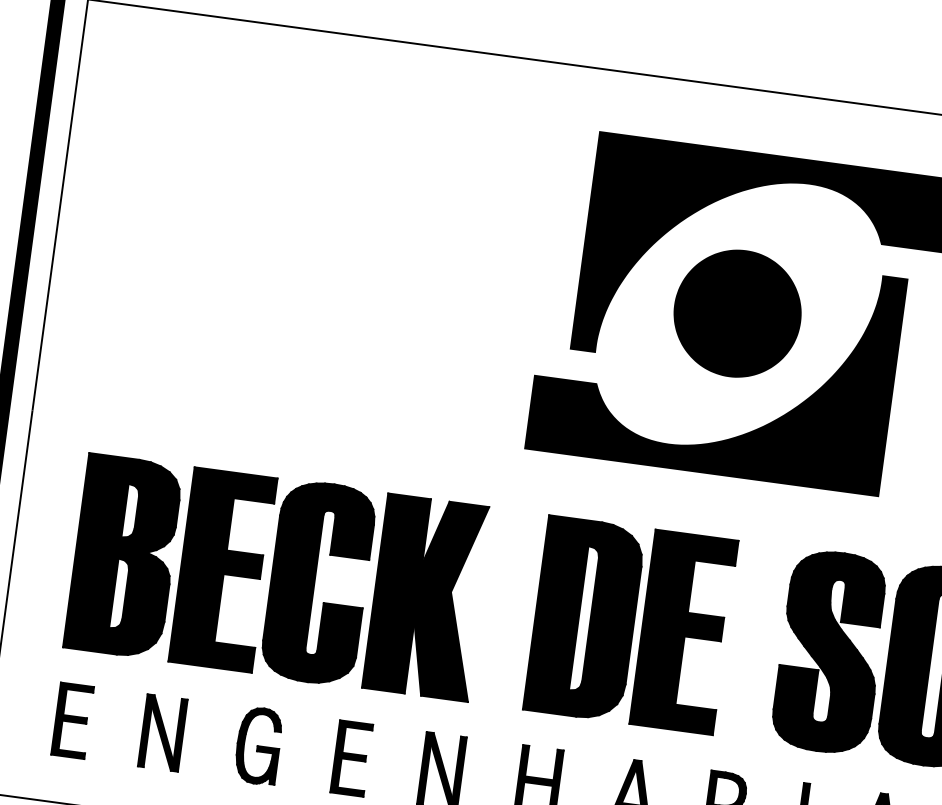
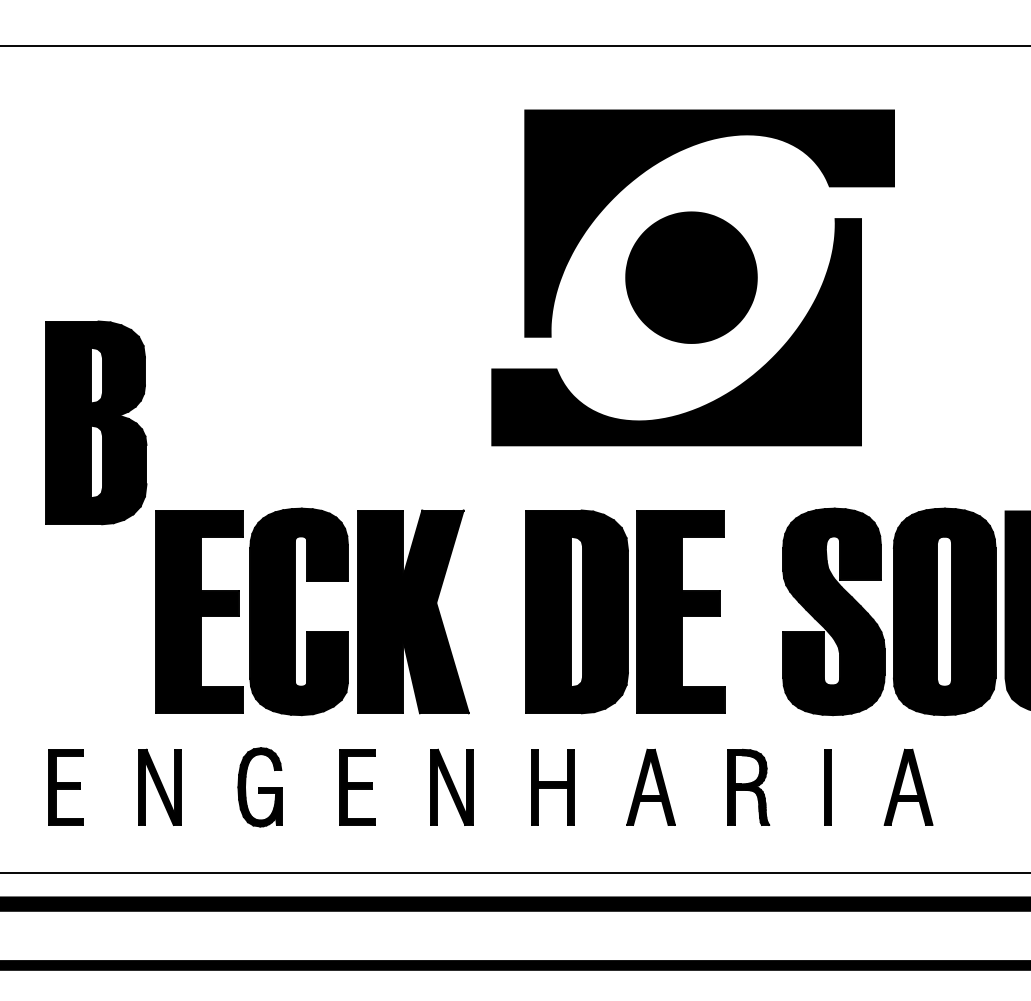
part: (124, 556) -> (96, 422), moved

